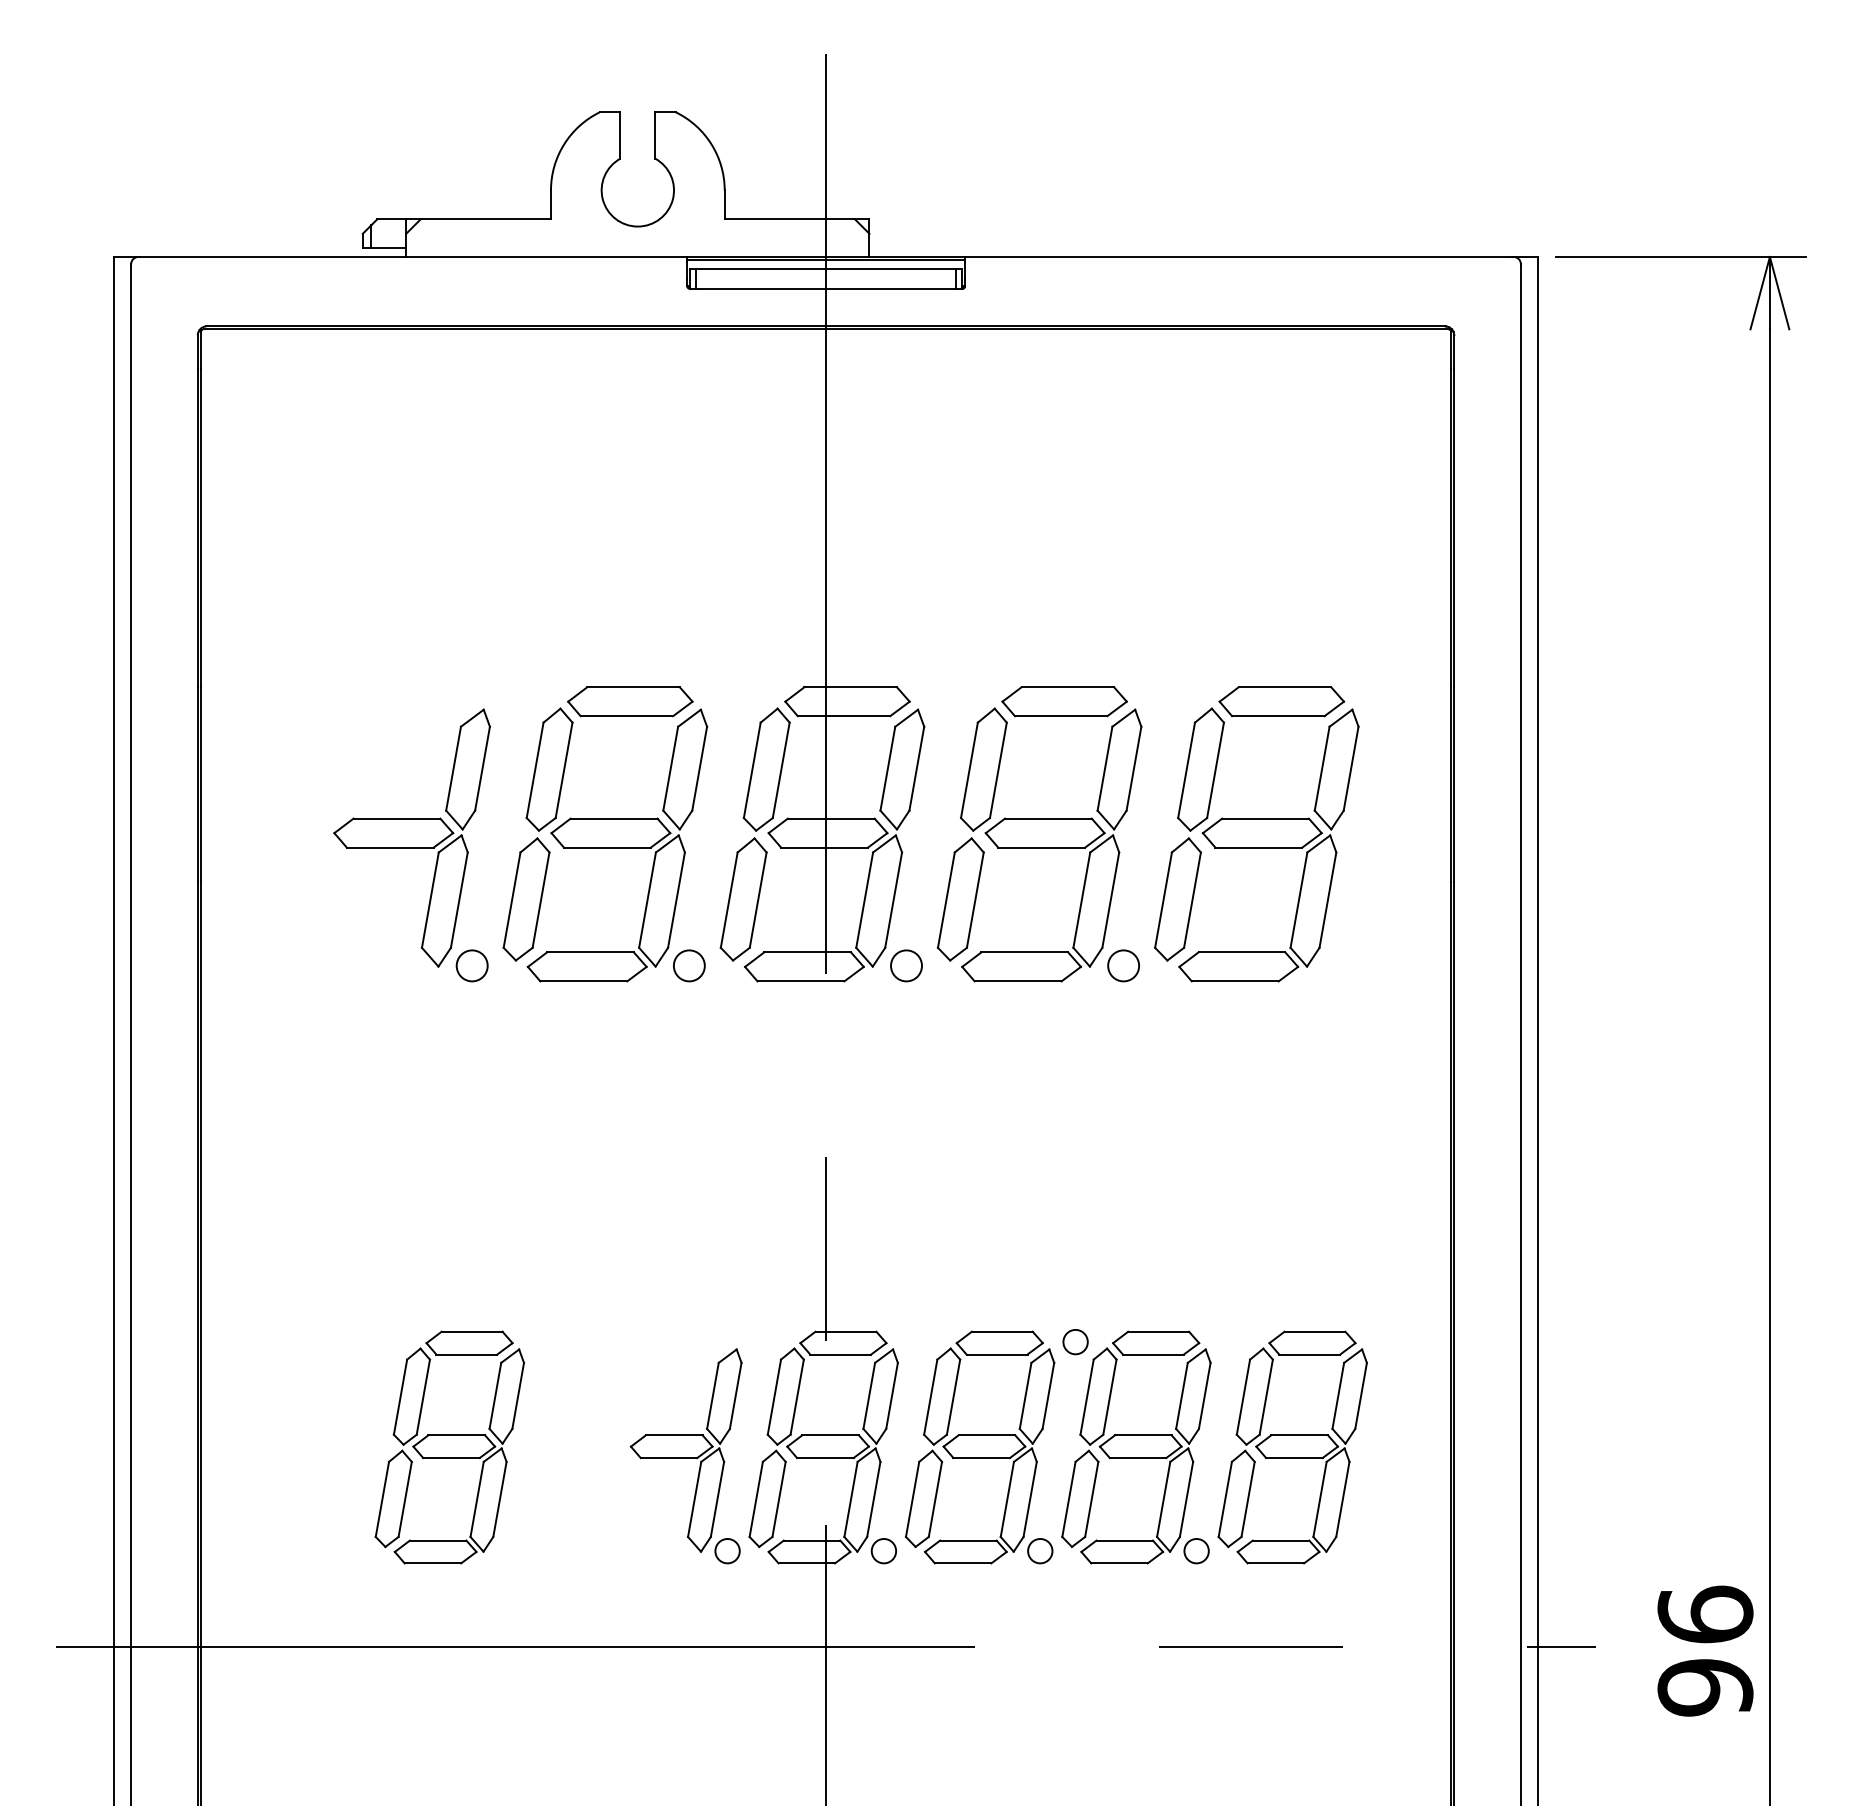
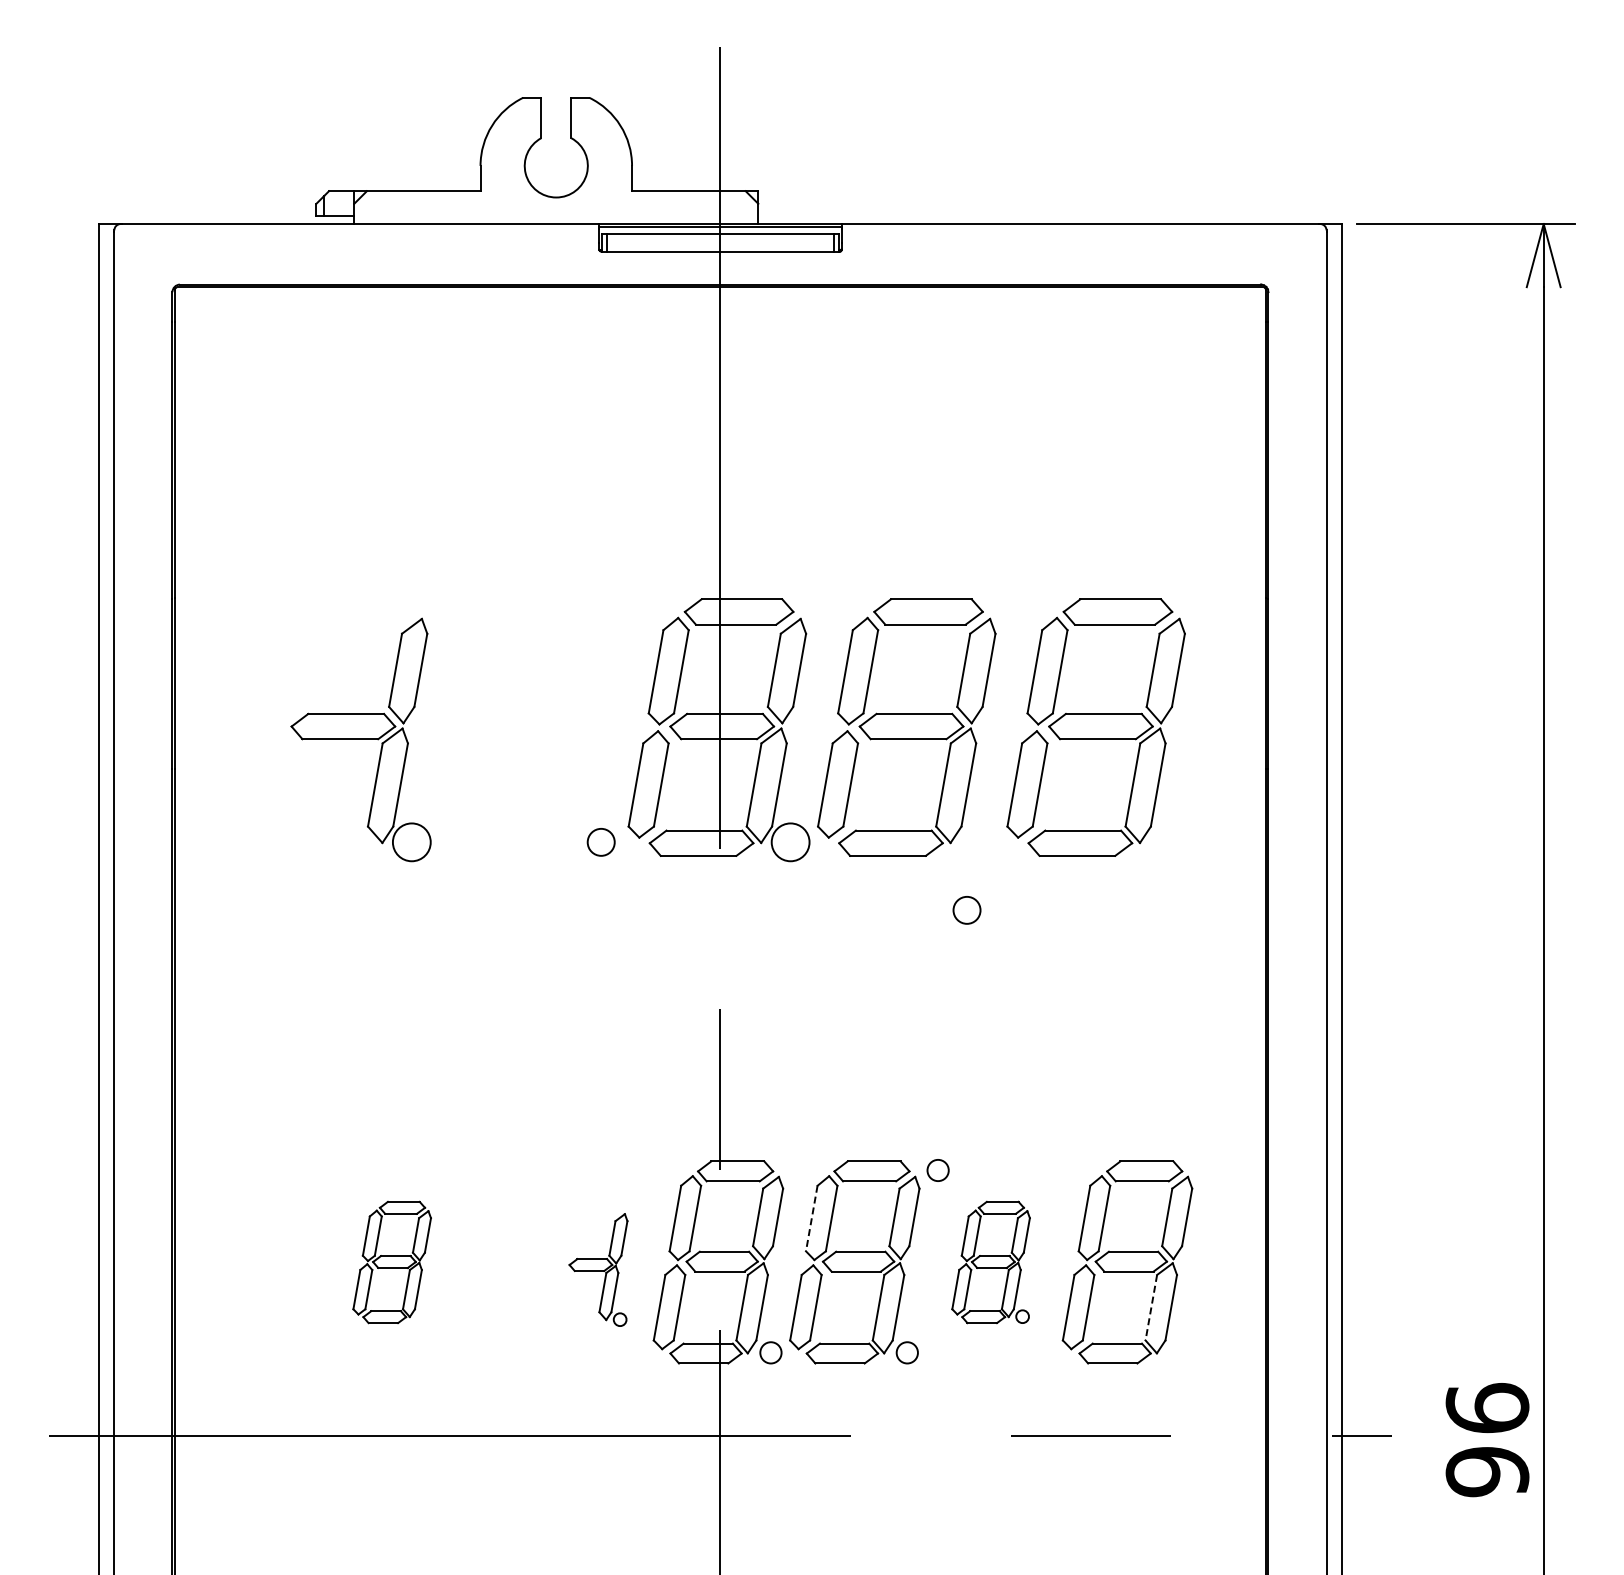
part: (604, 834) -> (527, 727), removed
circle: (471, 964) -> (411, 841), size x1.4
circle: (906, 964) -> (790, 841), size x1.4
circle: (1123, 966) -> (966, 910), moved
line: (930, 1398) -> (811, 1219), solid -> dashed
part: (448, 1447) -> (391, 1262), size x0.6
part: (1135, 1447) -> (990, 1262), size x0.6
part: (686, 1455) -> (598, 1269), size x0.6
line: (1320, 1500) -> (1151, 1308), solid -> dashed

